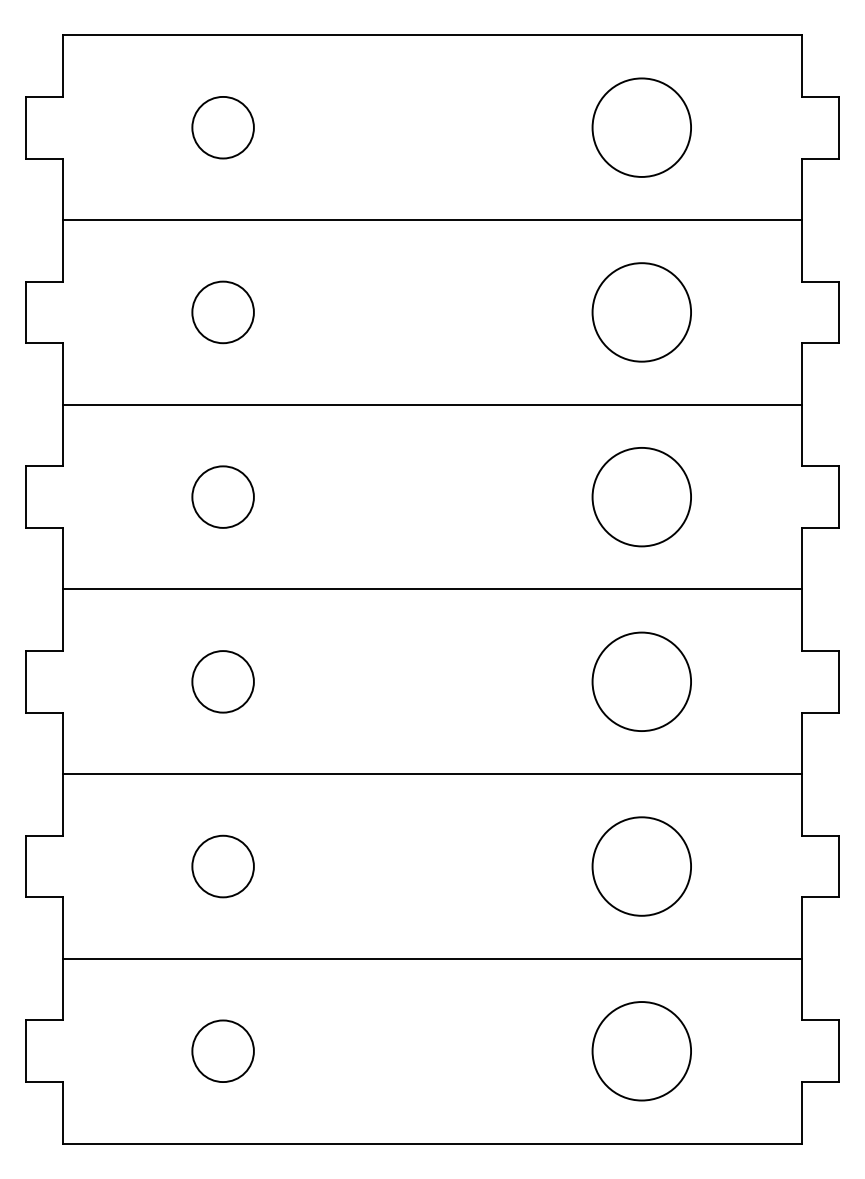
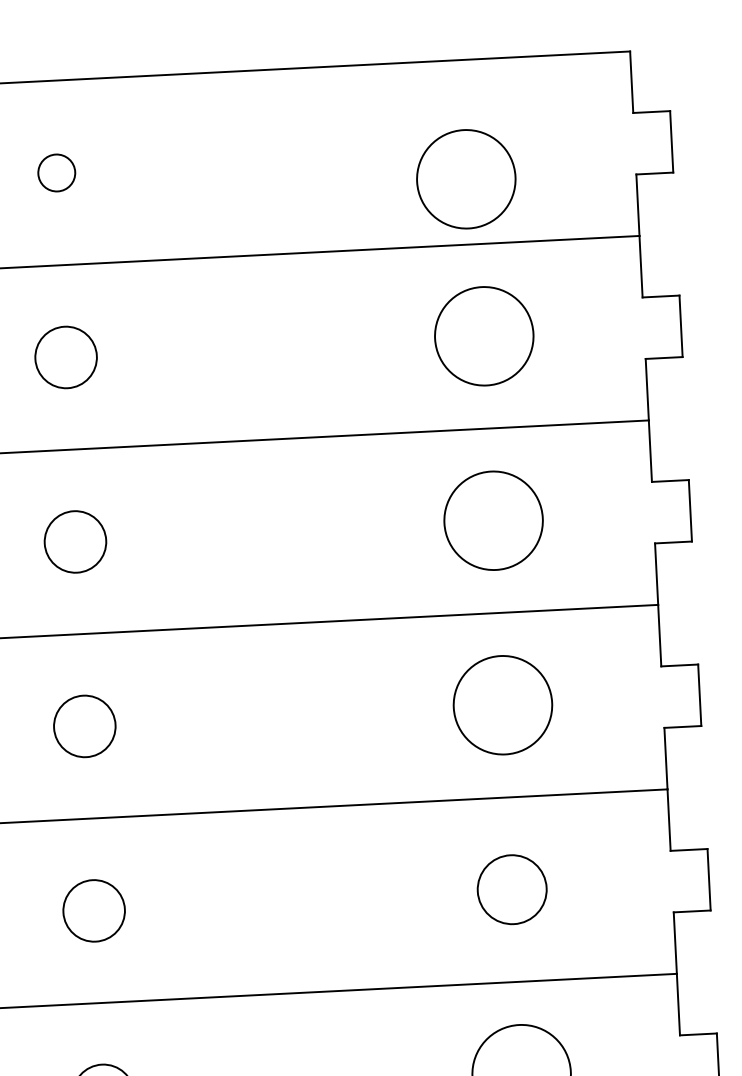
circle: (222, 127) -> (56, 172), size x0.6
circle: (641, 127) -> (465, 179), moved
circle: (641, 866) -> (511, 889), size x0.7

